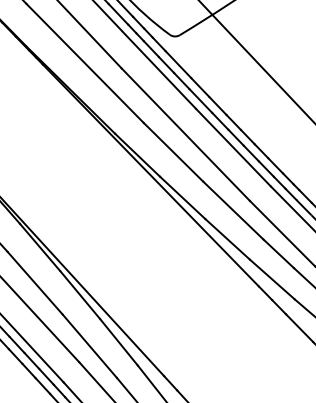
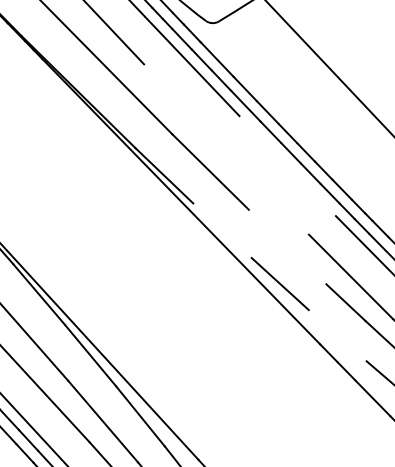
line: (185, 134) -> (226, 149), removed
line: (232, 147) -> (286, 165), removed
line: (182, 197) -> (222, 230), removed
line: (233, 210) -> (287, 246), removed
line: (271, 279) -> (336, 335), removed

